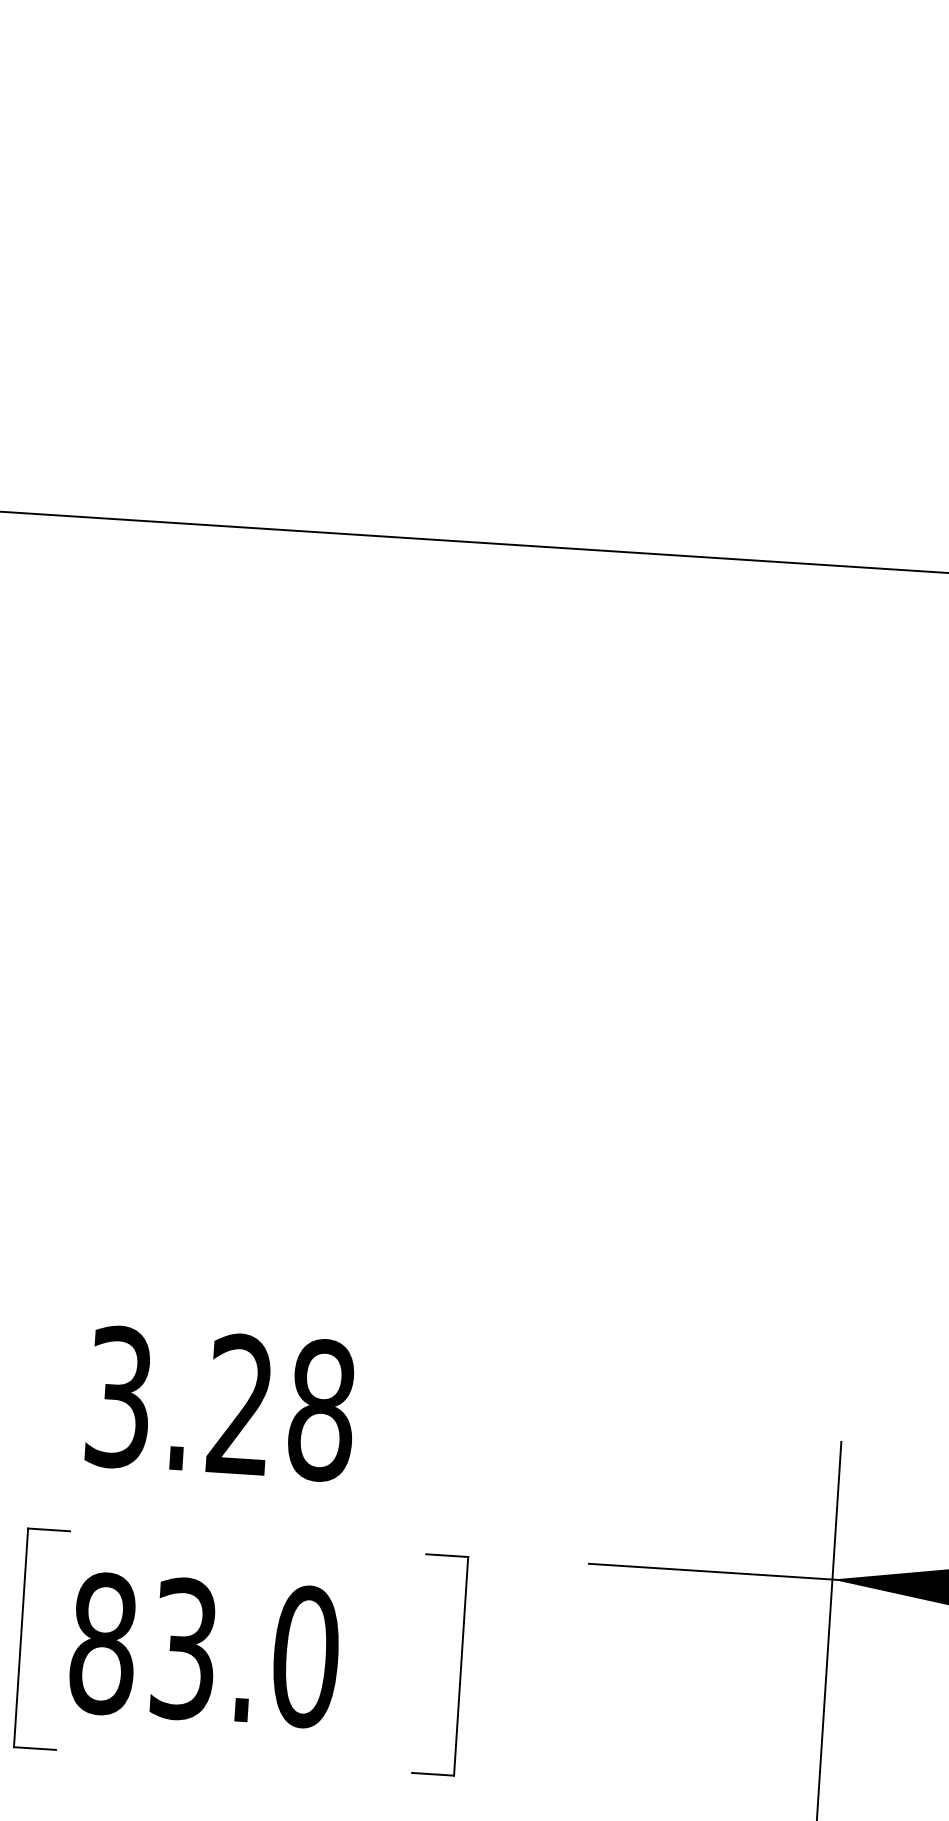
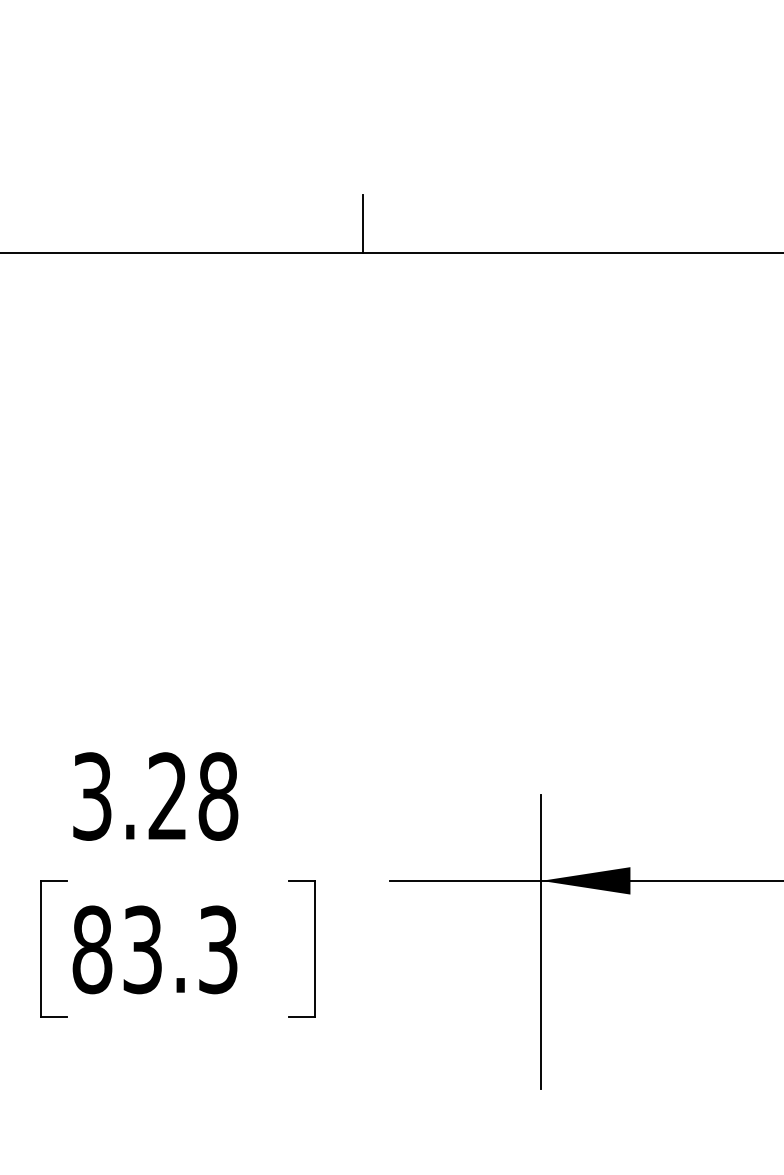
line: (614, 503) -> (363, 223), added
text: (306, 1656) -> (218, 949), 83.0 -> 83.3

